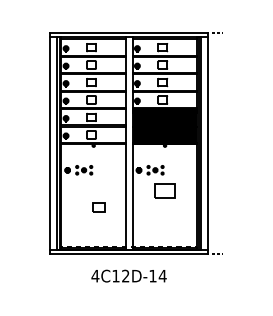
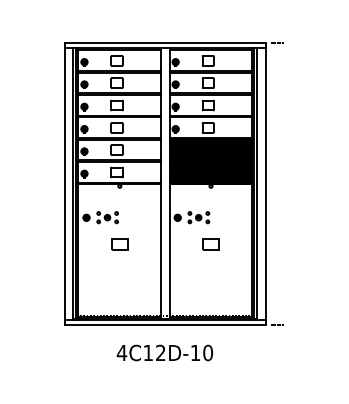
part: (165, 191) -> (211, 244), size x0.62
part: (98, 207) -> (119, 244), moved
text: (162, 275) -> (207, 352), 4C12D-14 -> 4C12D-10

